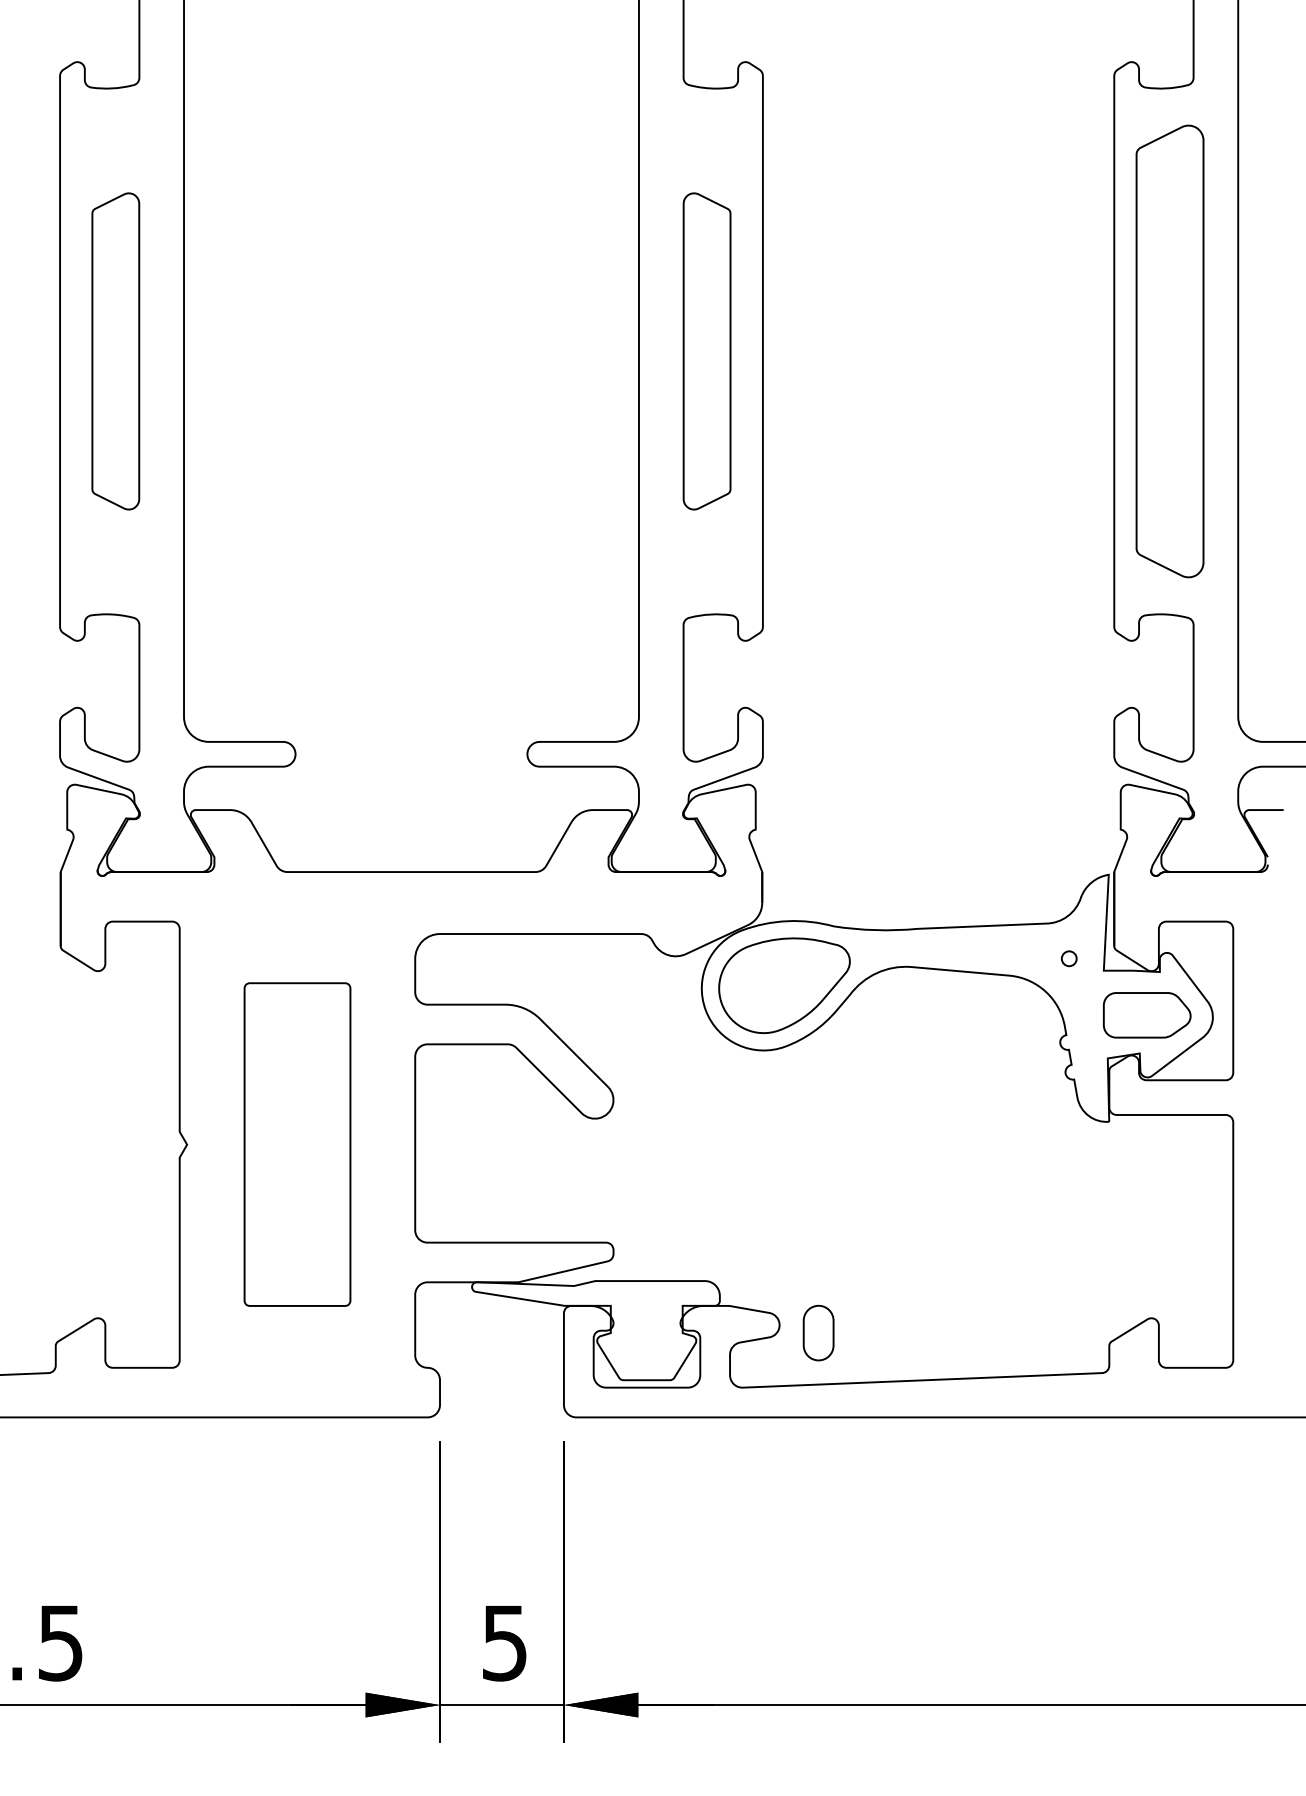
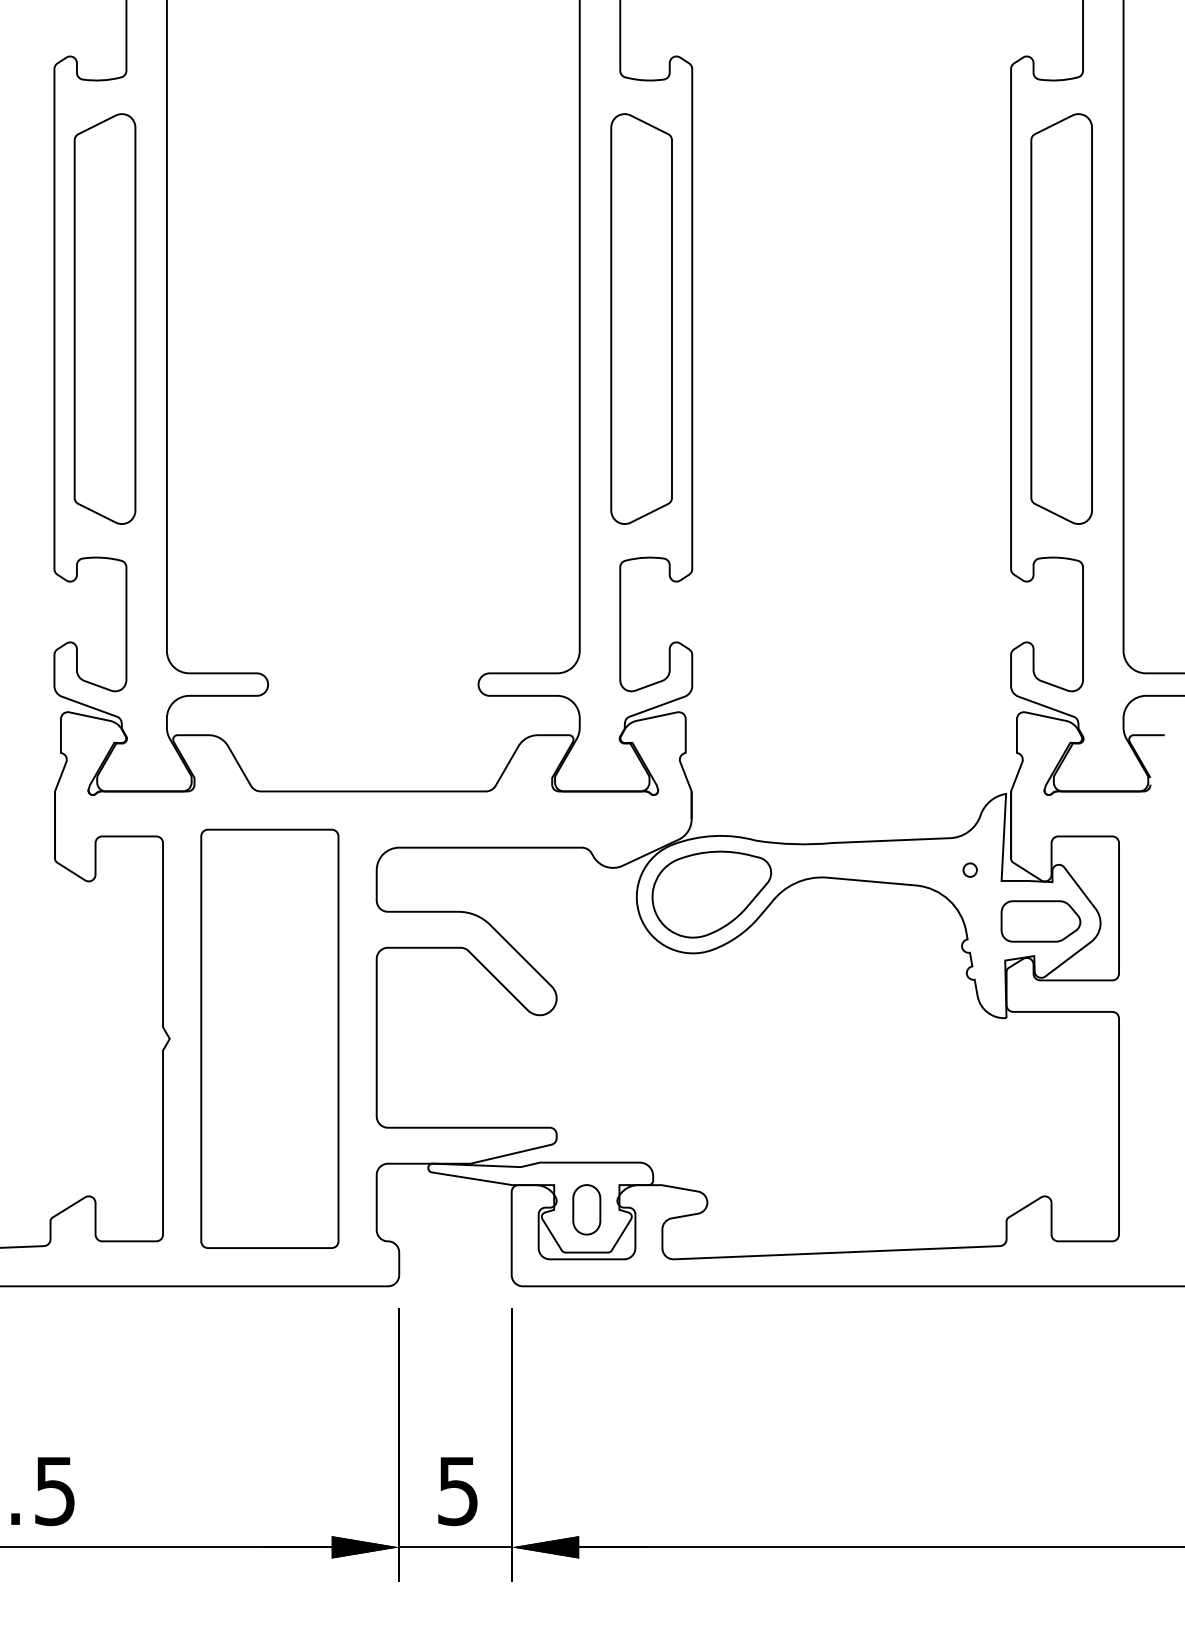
part: (115, 350) -> (104, 318), size x1.43
part: (706, 350) -> (641, 318), size x1.43
part: (297, 1144) -> (269, 1038), size x1.43
part: (818, 1332) -> (586, 1209), moved

